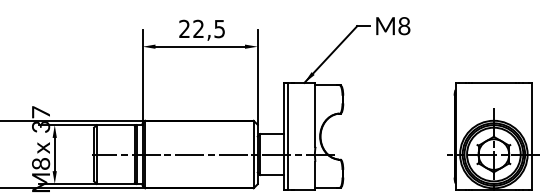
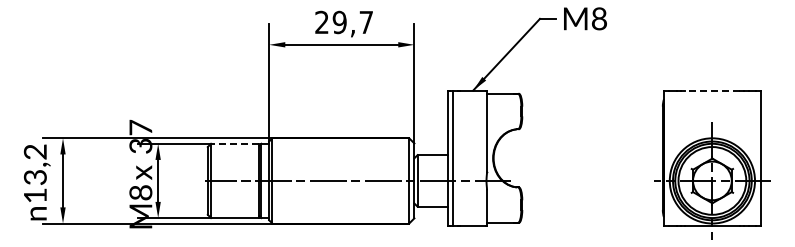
text: (208, 29) -> (352, 22), 22,5 -> 29,7
line: (493, 82) -> (712, 90), solid -> dashed
line: (115, 124) -> (234, 143), solid -> dashed

